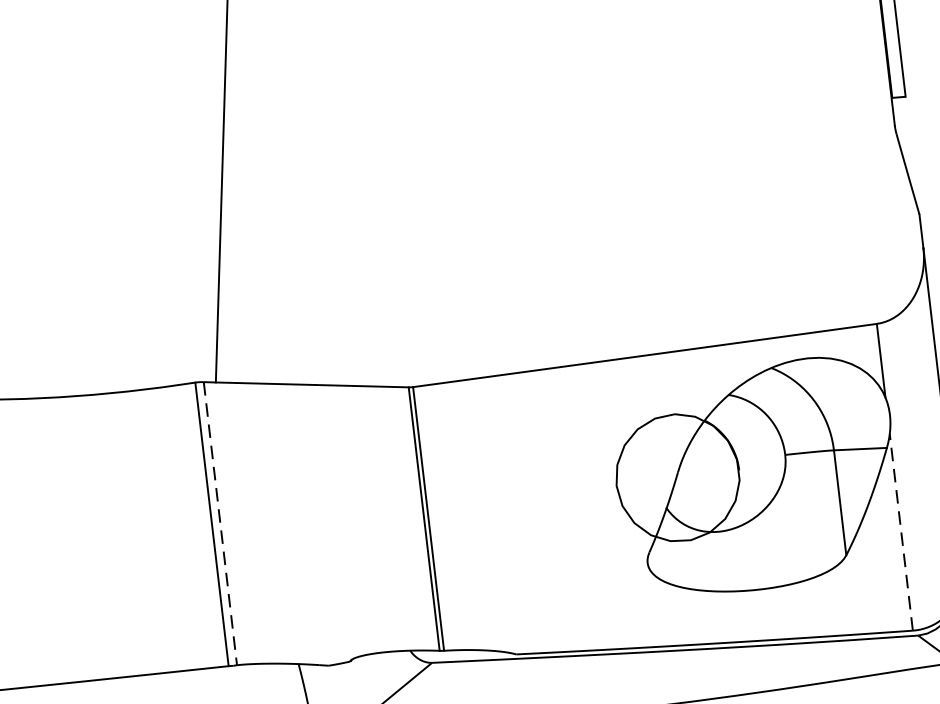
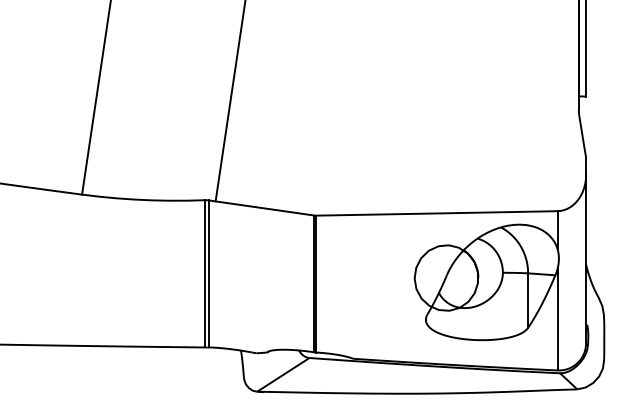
line: (220, 522) -> (209, 273), dashed -> solid
line: (900, 530) -> (557, 318), dashed -> solid

